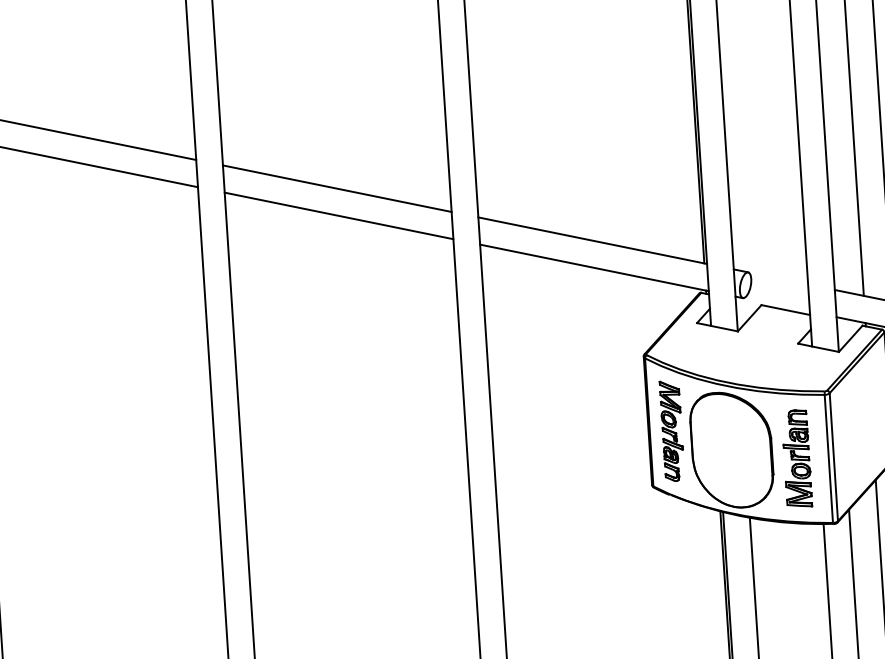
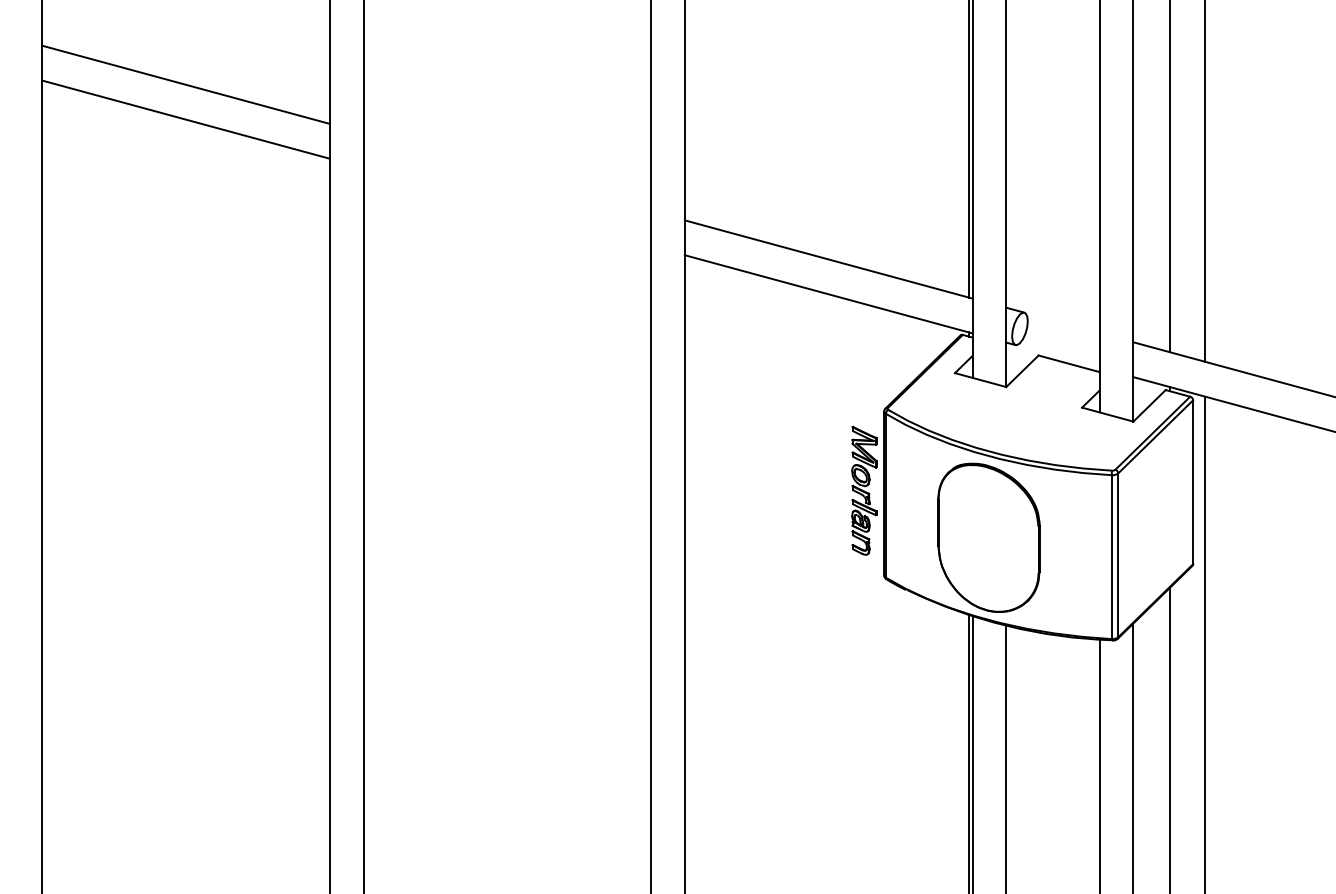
line: (337, 188) -> (507, 172), removed
line: (339, 215) -> (507, 206), removed
part: (672, 430) -> (864, 490), moved
part: (797, 458) -> (1071, 554), removed

